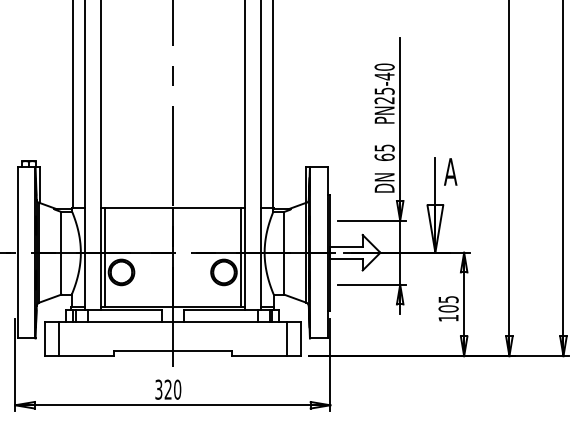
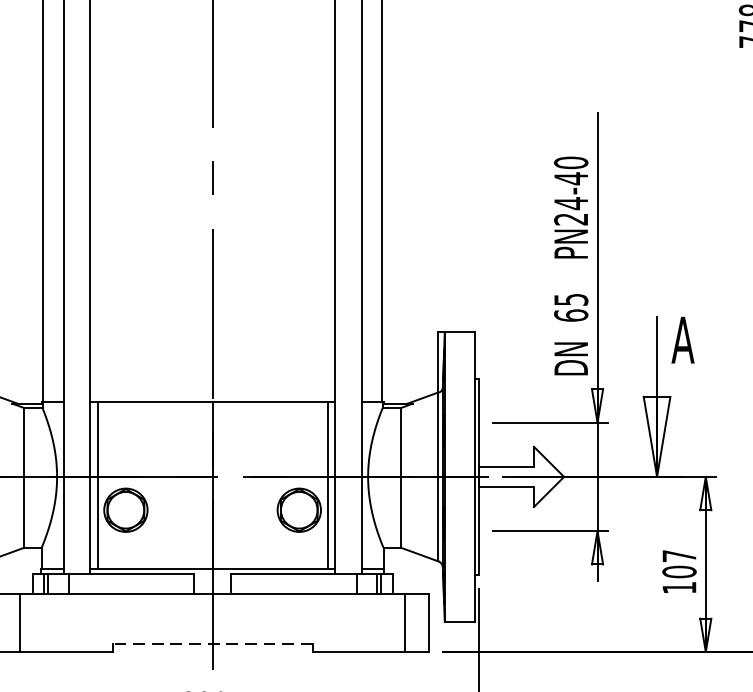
text: (384, 91) -> (570, 204), PN25-40 -> PN24-40
text: (448, 299) -> (679, 556), 105 -> 107
line: (172, 351) -> (212, 644), solid -> dashed

